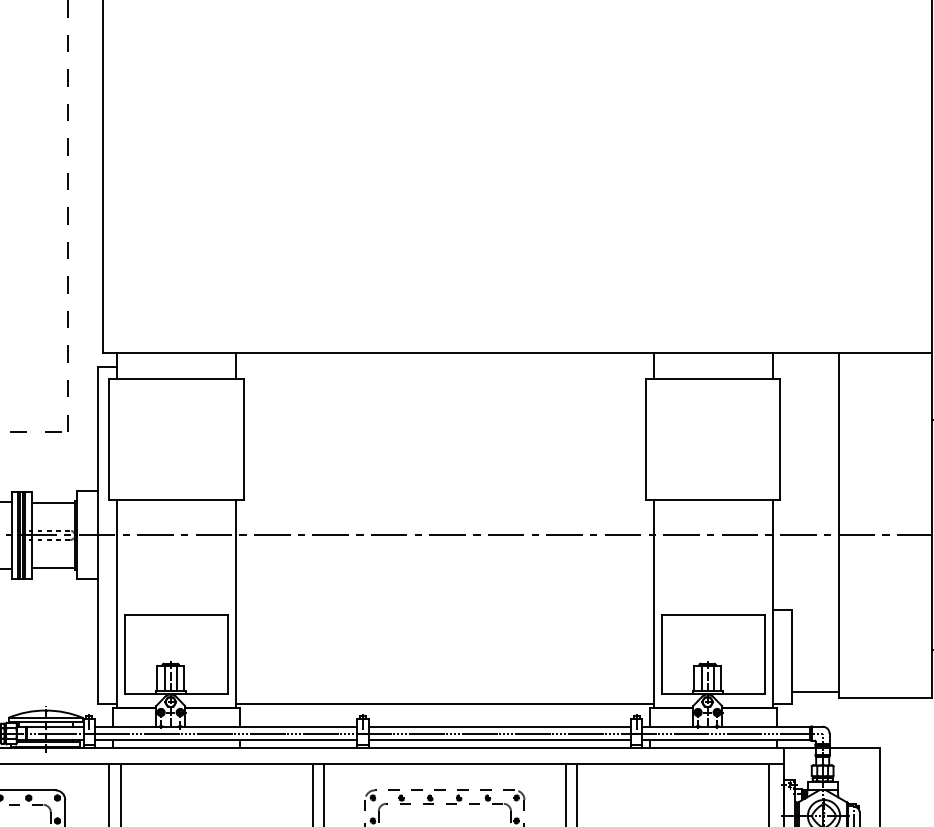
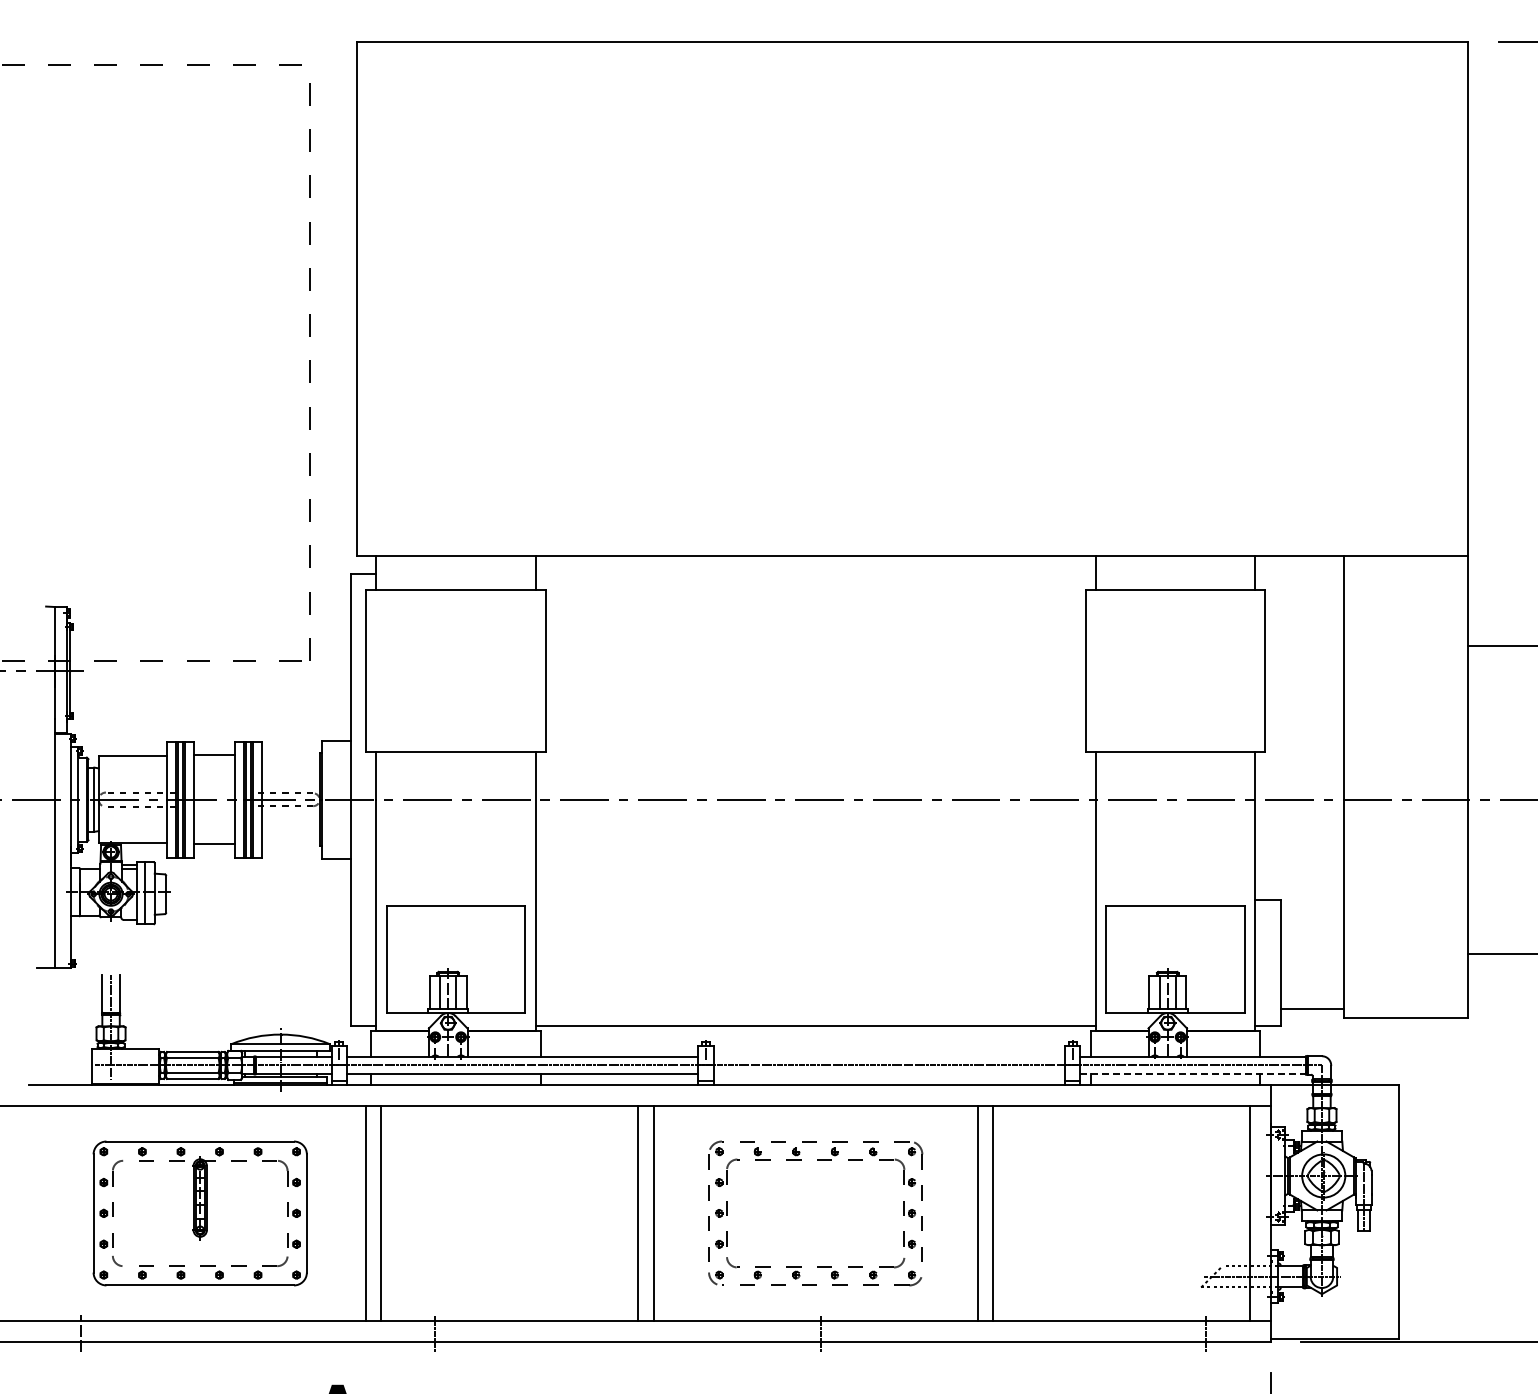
line: (52, 503) -> (290, 756), removed
line: (52, 567) -> (290, 843), removed
line: (499, 726) -> (888, 1056), removed
line: (499, 740) -> (888, 1074), removed
line: (726, 740) -> (1192, 1074), solid -> dashed

